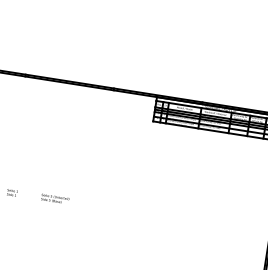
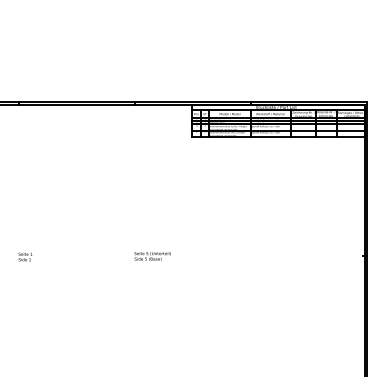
text: (55, 199) -> (152, 256), moved

